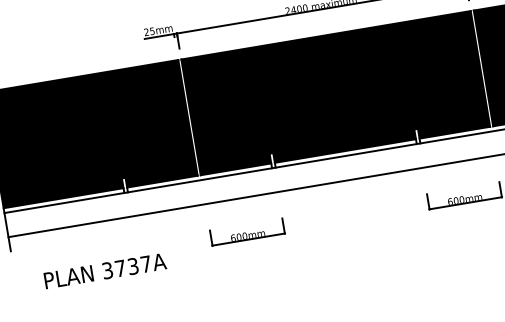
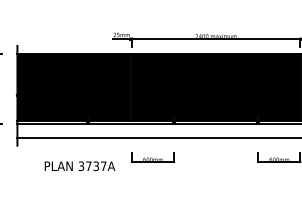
text: (104, 271) -> (79, 166), moved

